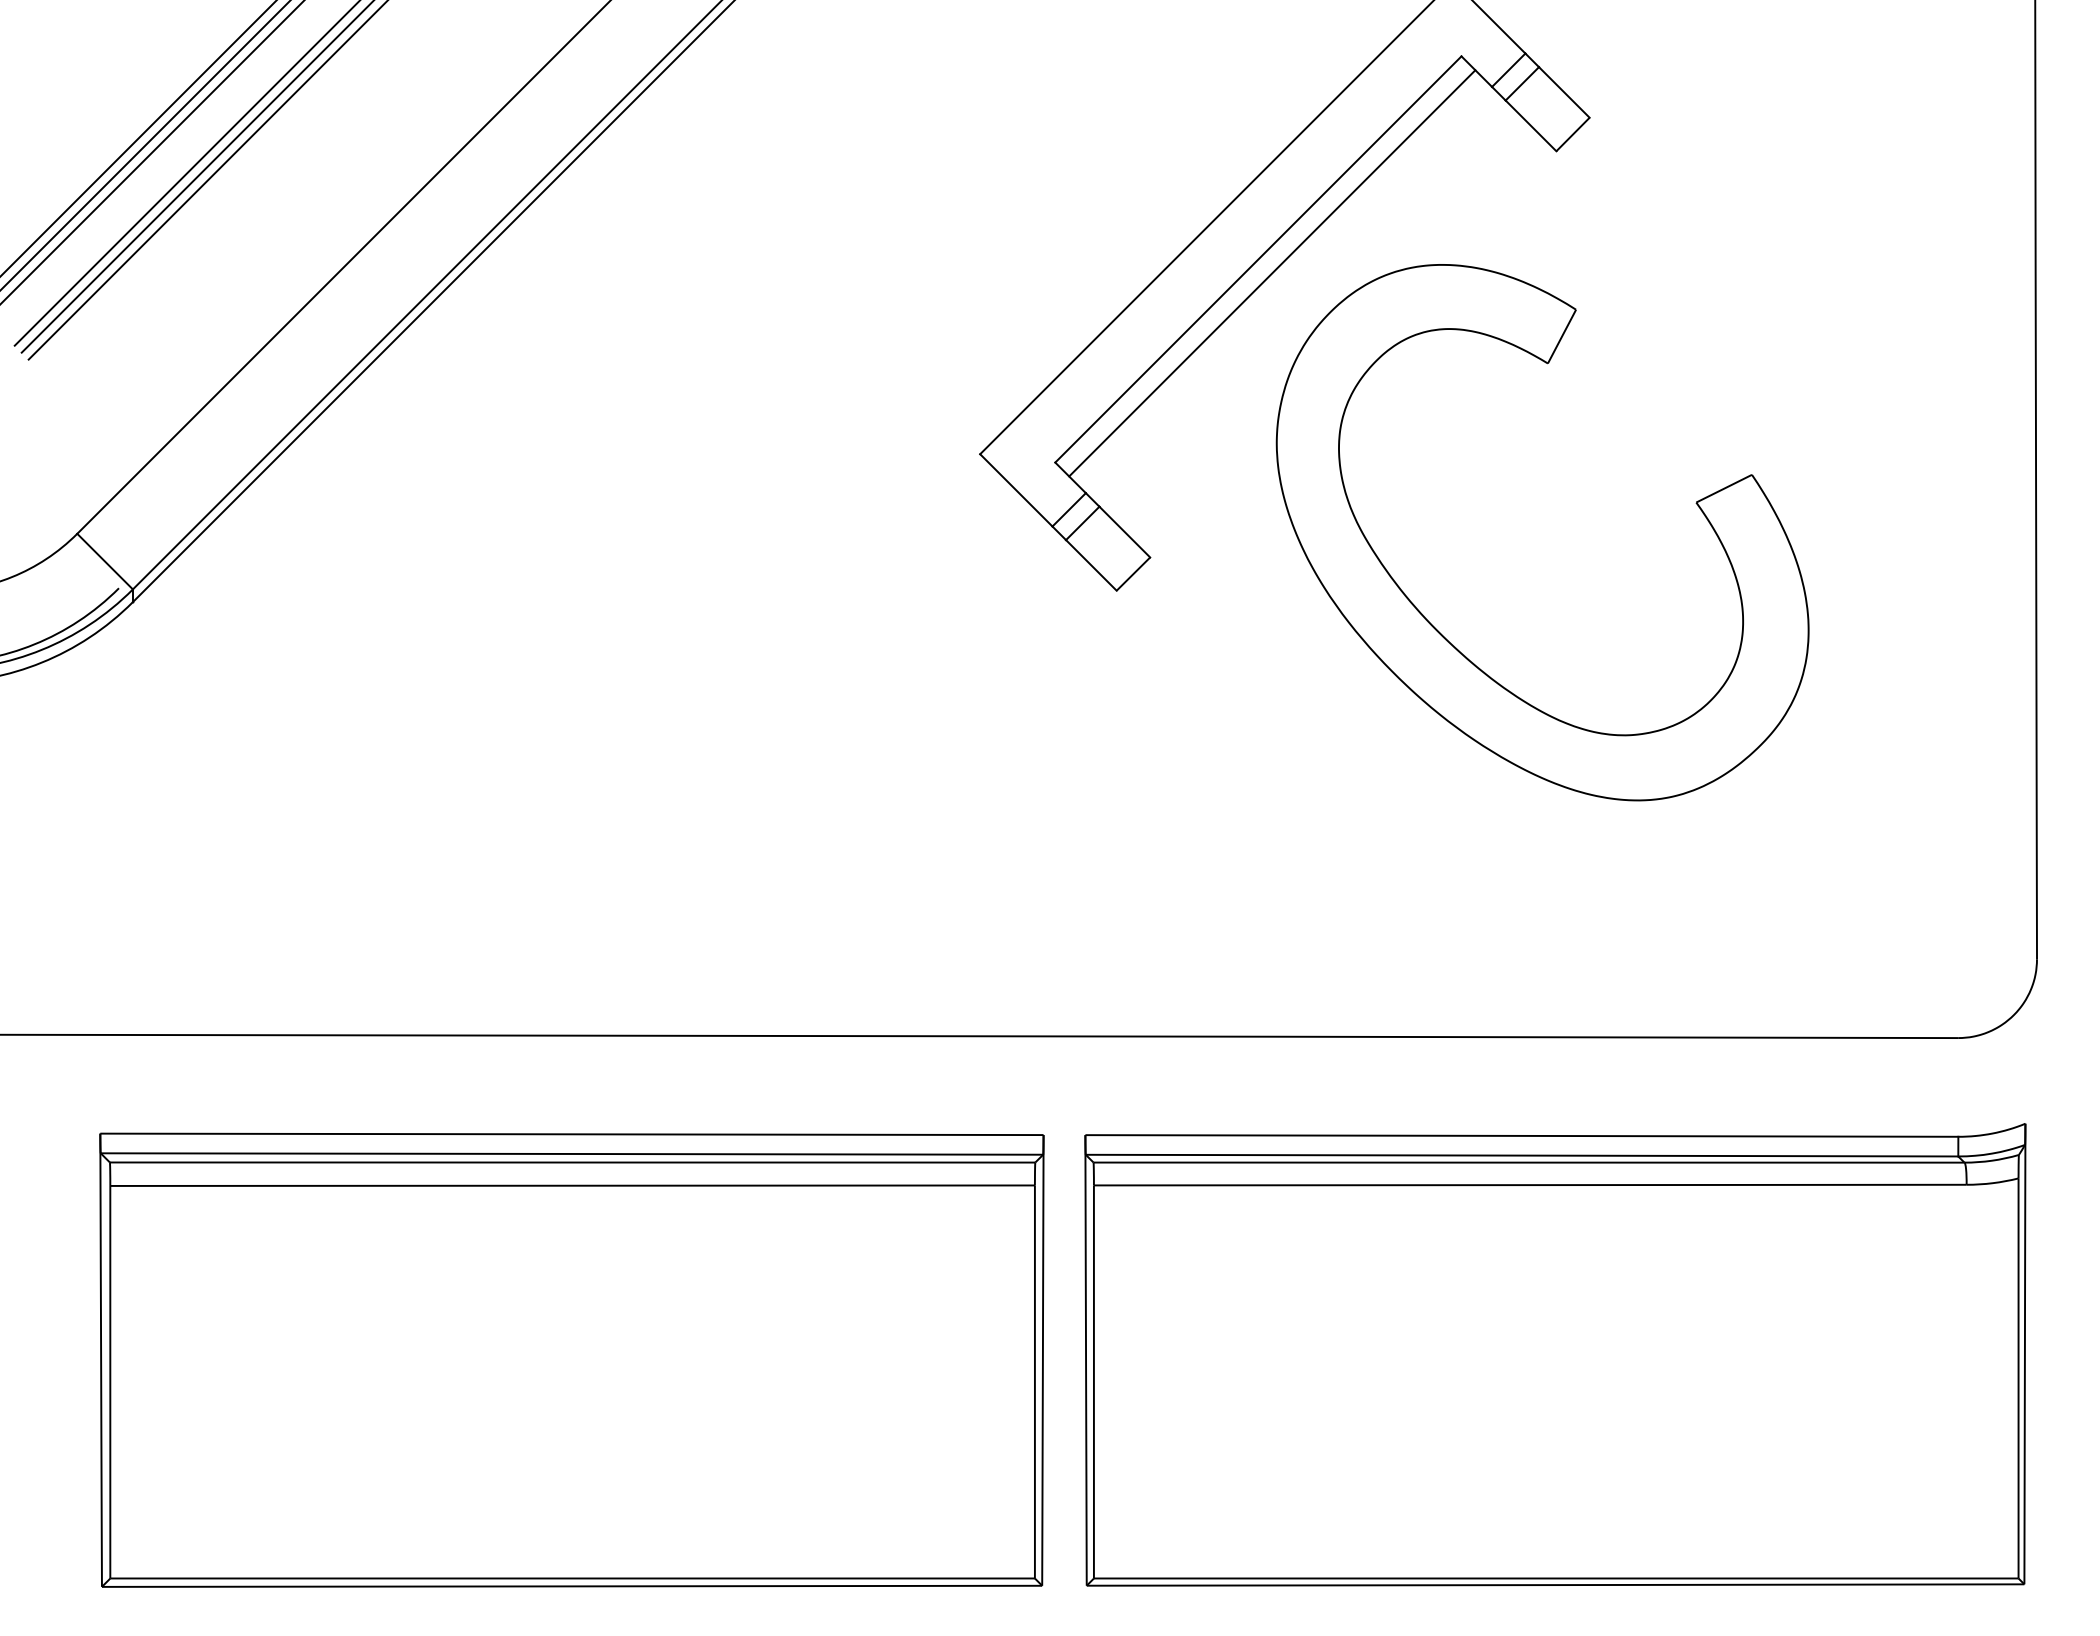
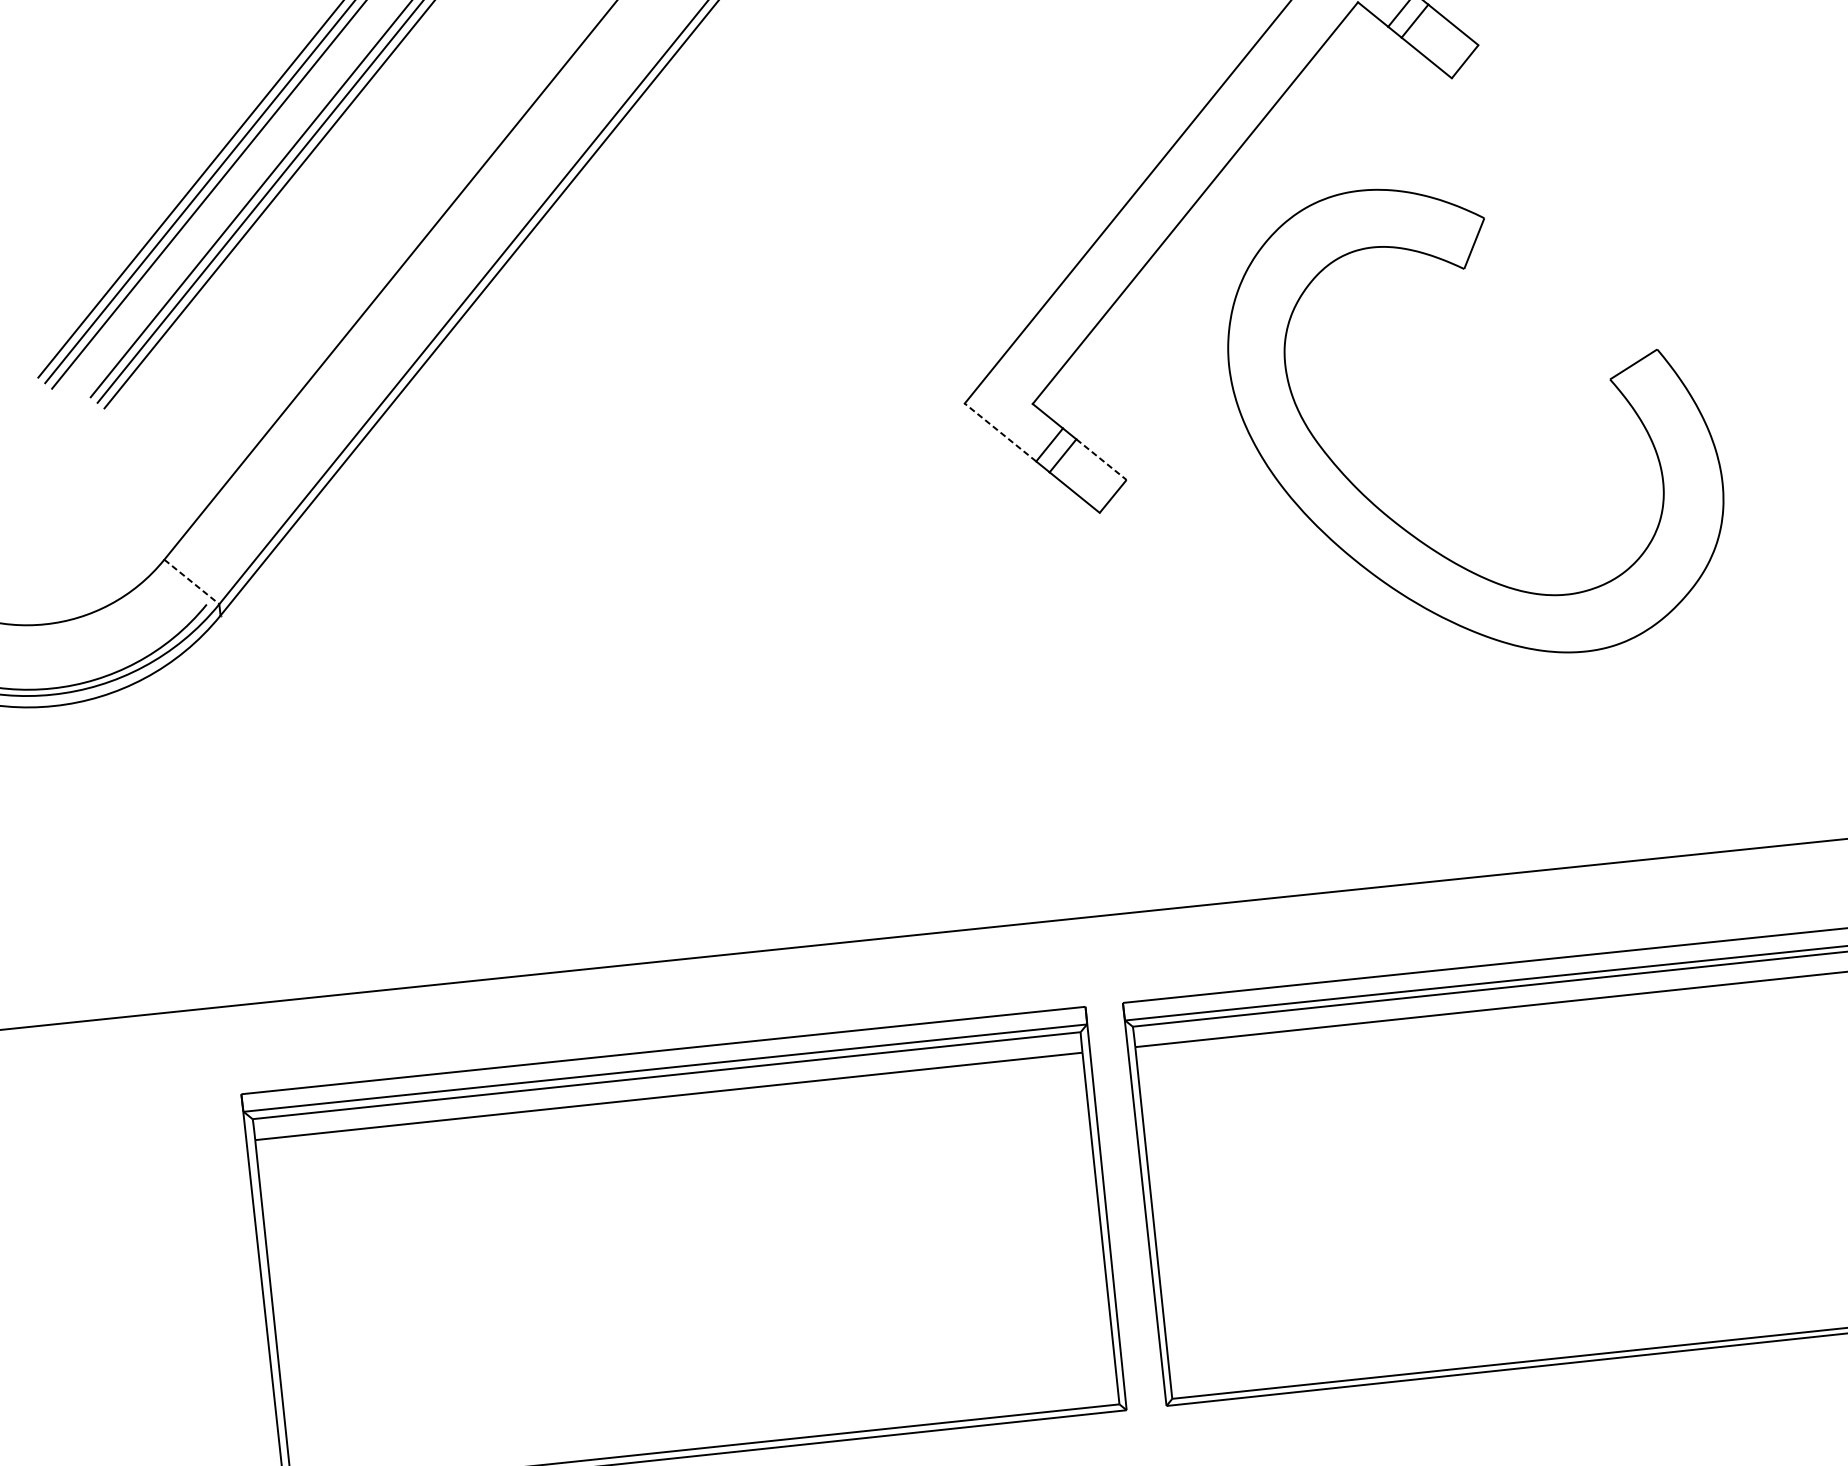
line: (1272, 273) -> (1209, 214), removed
line: (1015, 490) -> (999, 432), solid -> dashed
line: (1124, 532) -> (1101, 460), solid -> dashed
line: (105, 561) -> (192, 581), solid -> dashed

